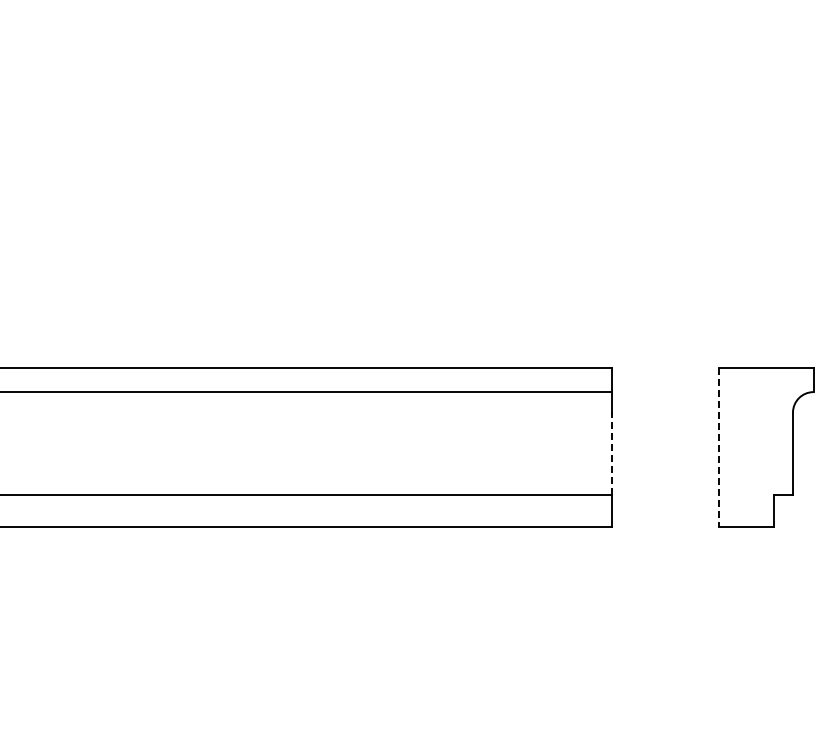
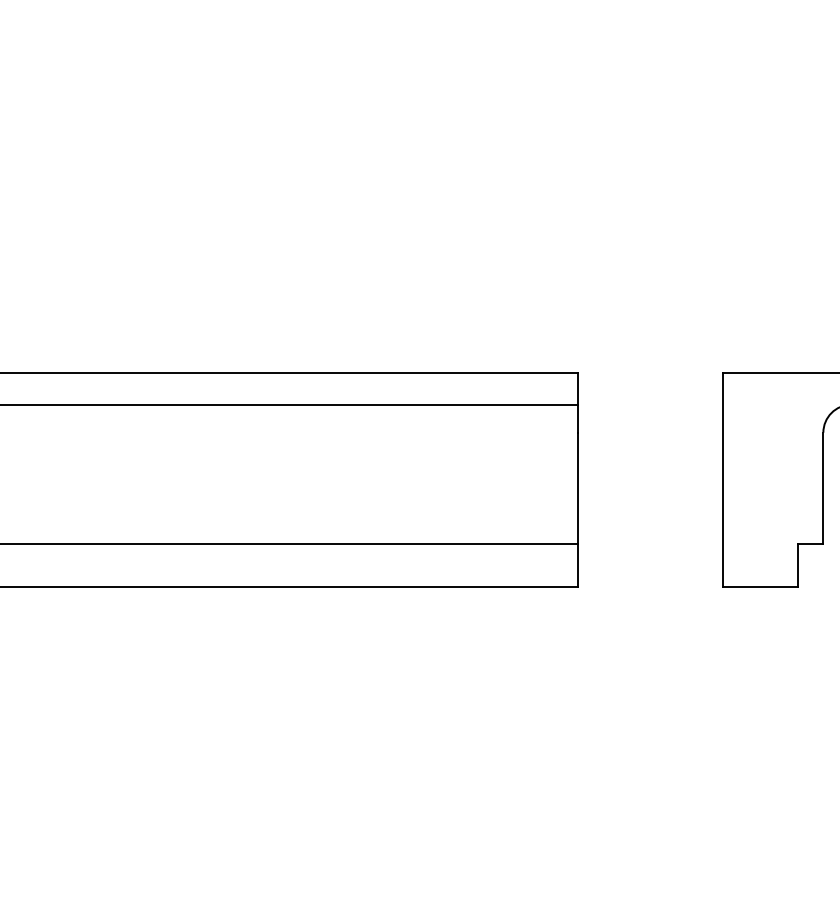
line: (718, 448) -> (722, 481), dashed -> solid
line: (611, 453) -> (577, 488), dashed -> solid

